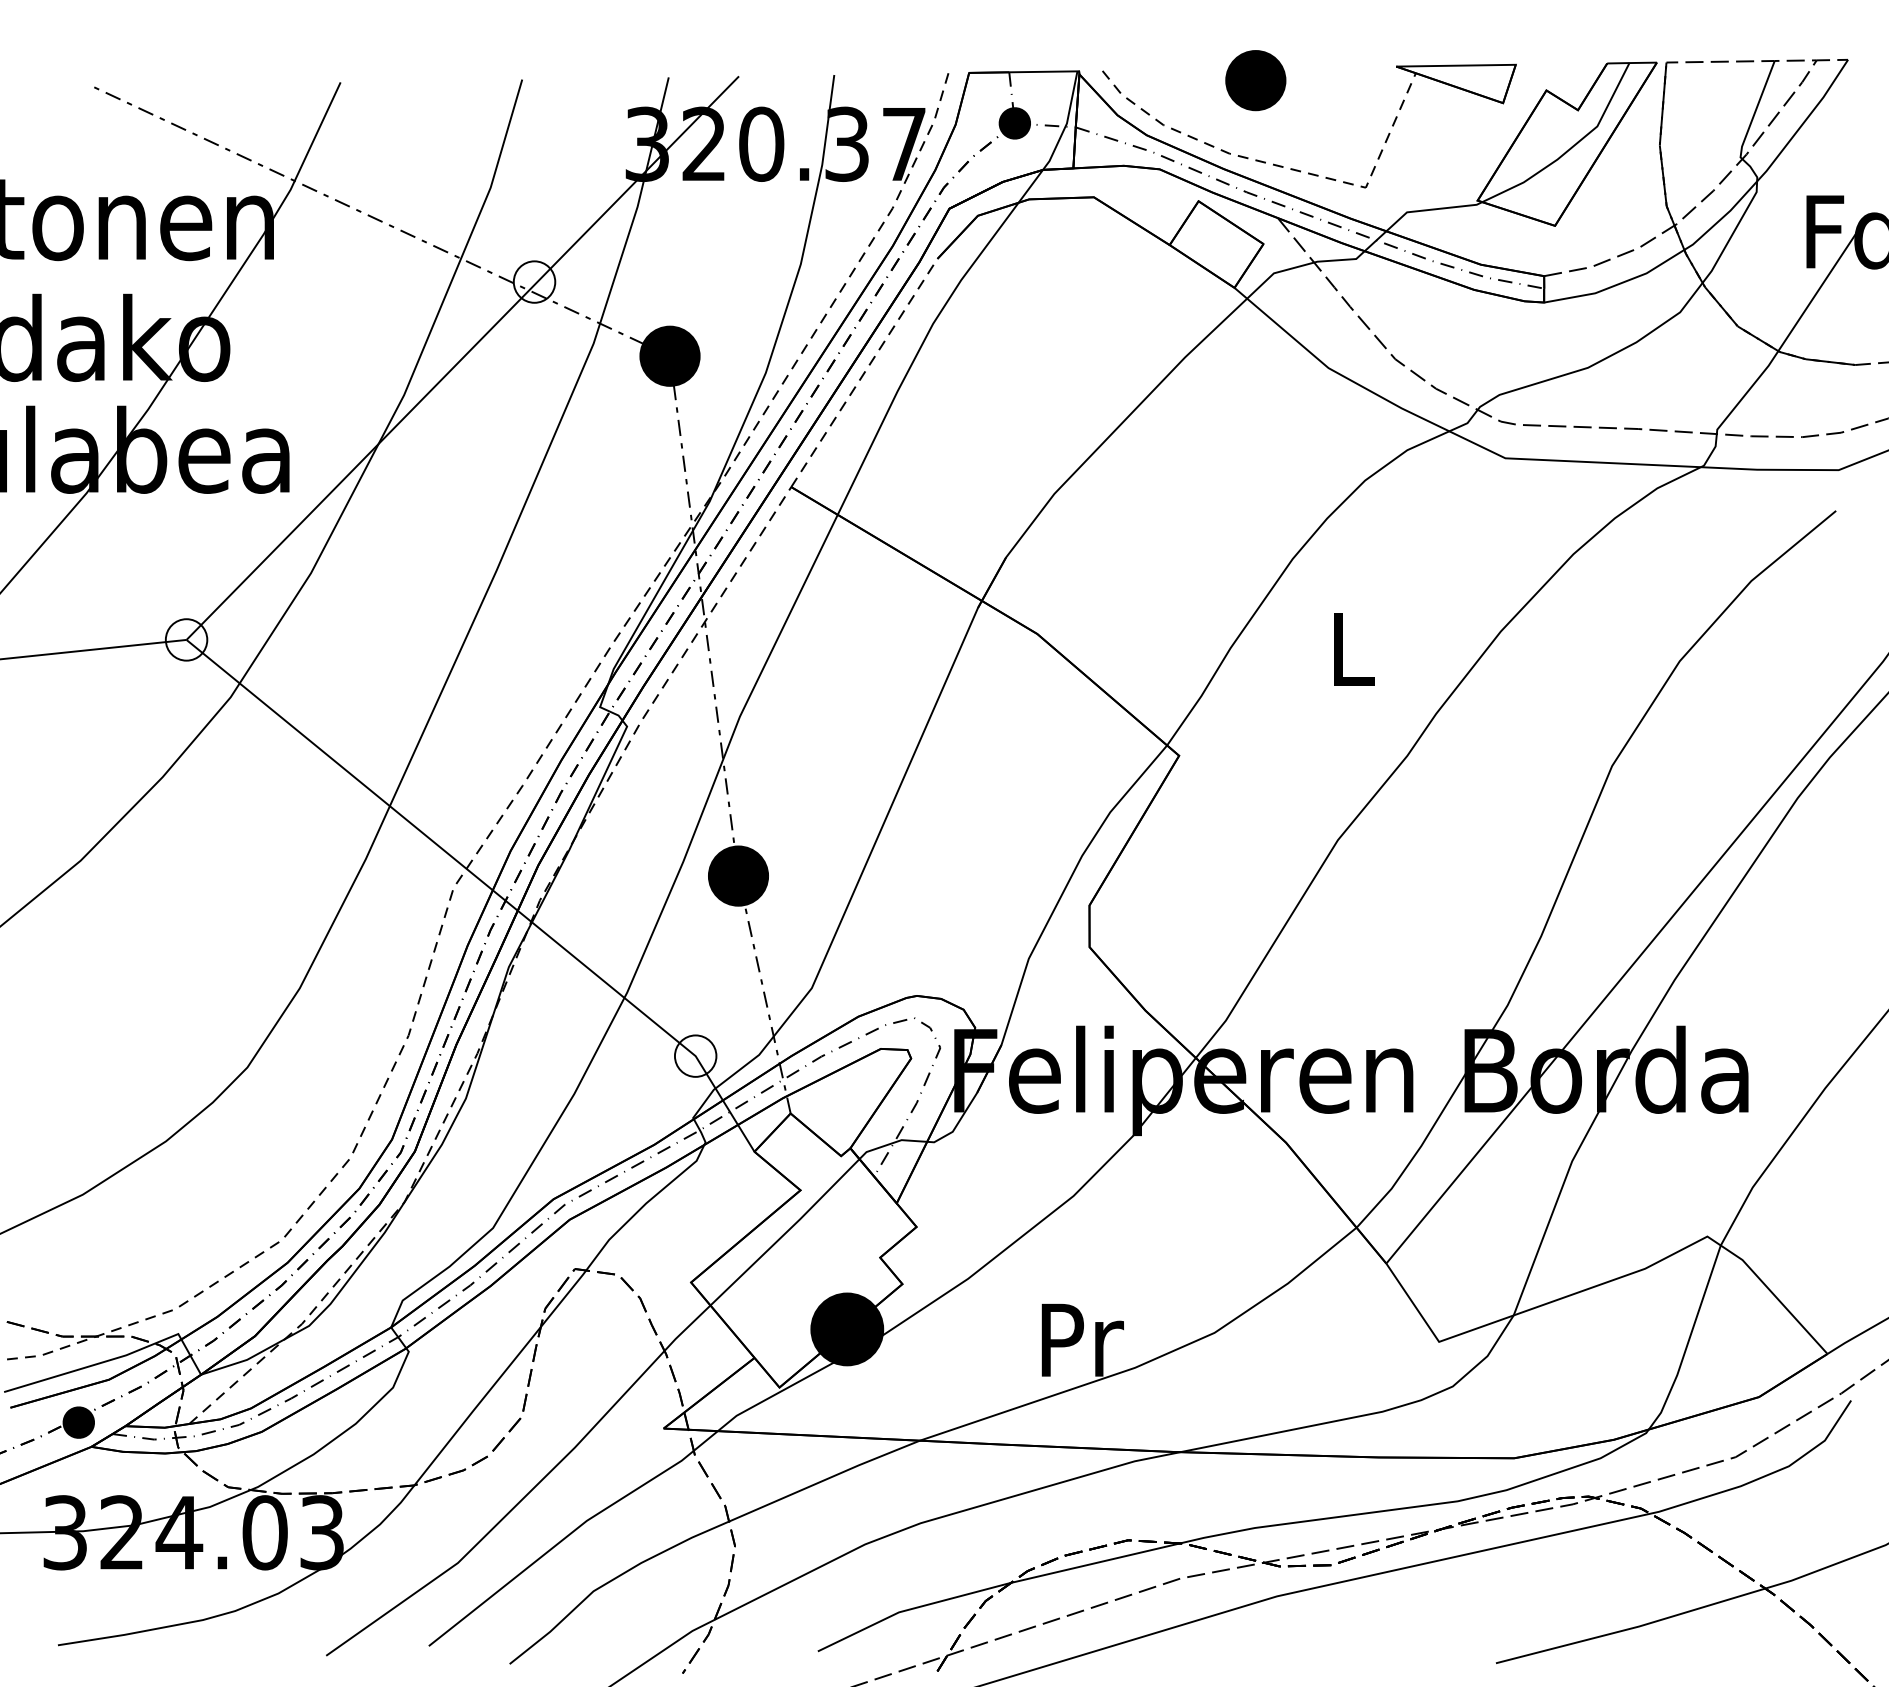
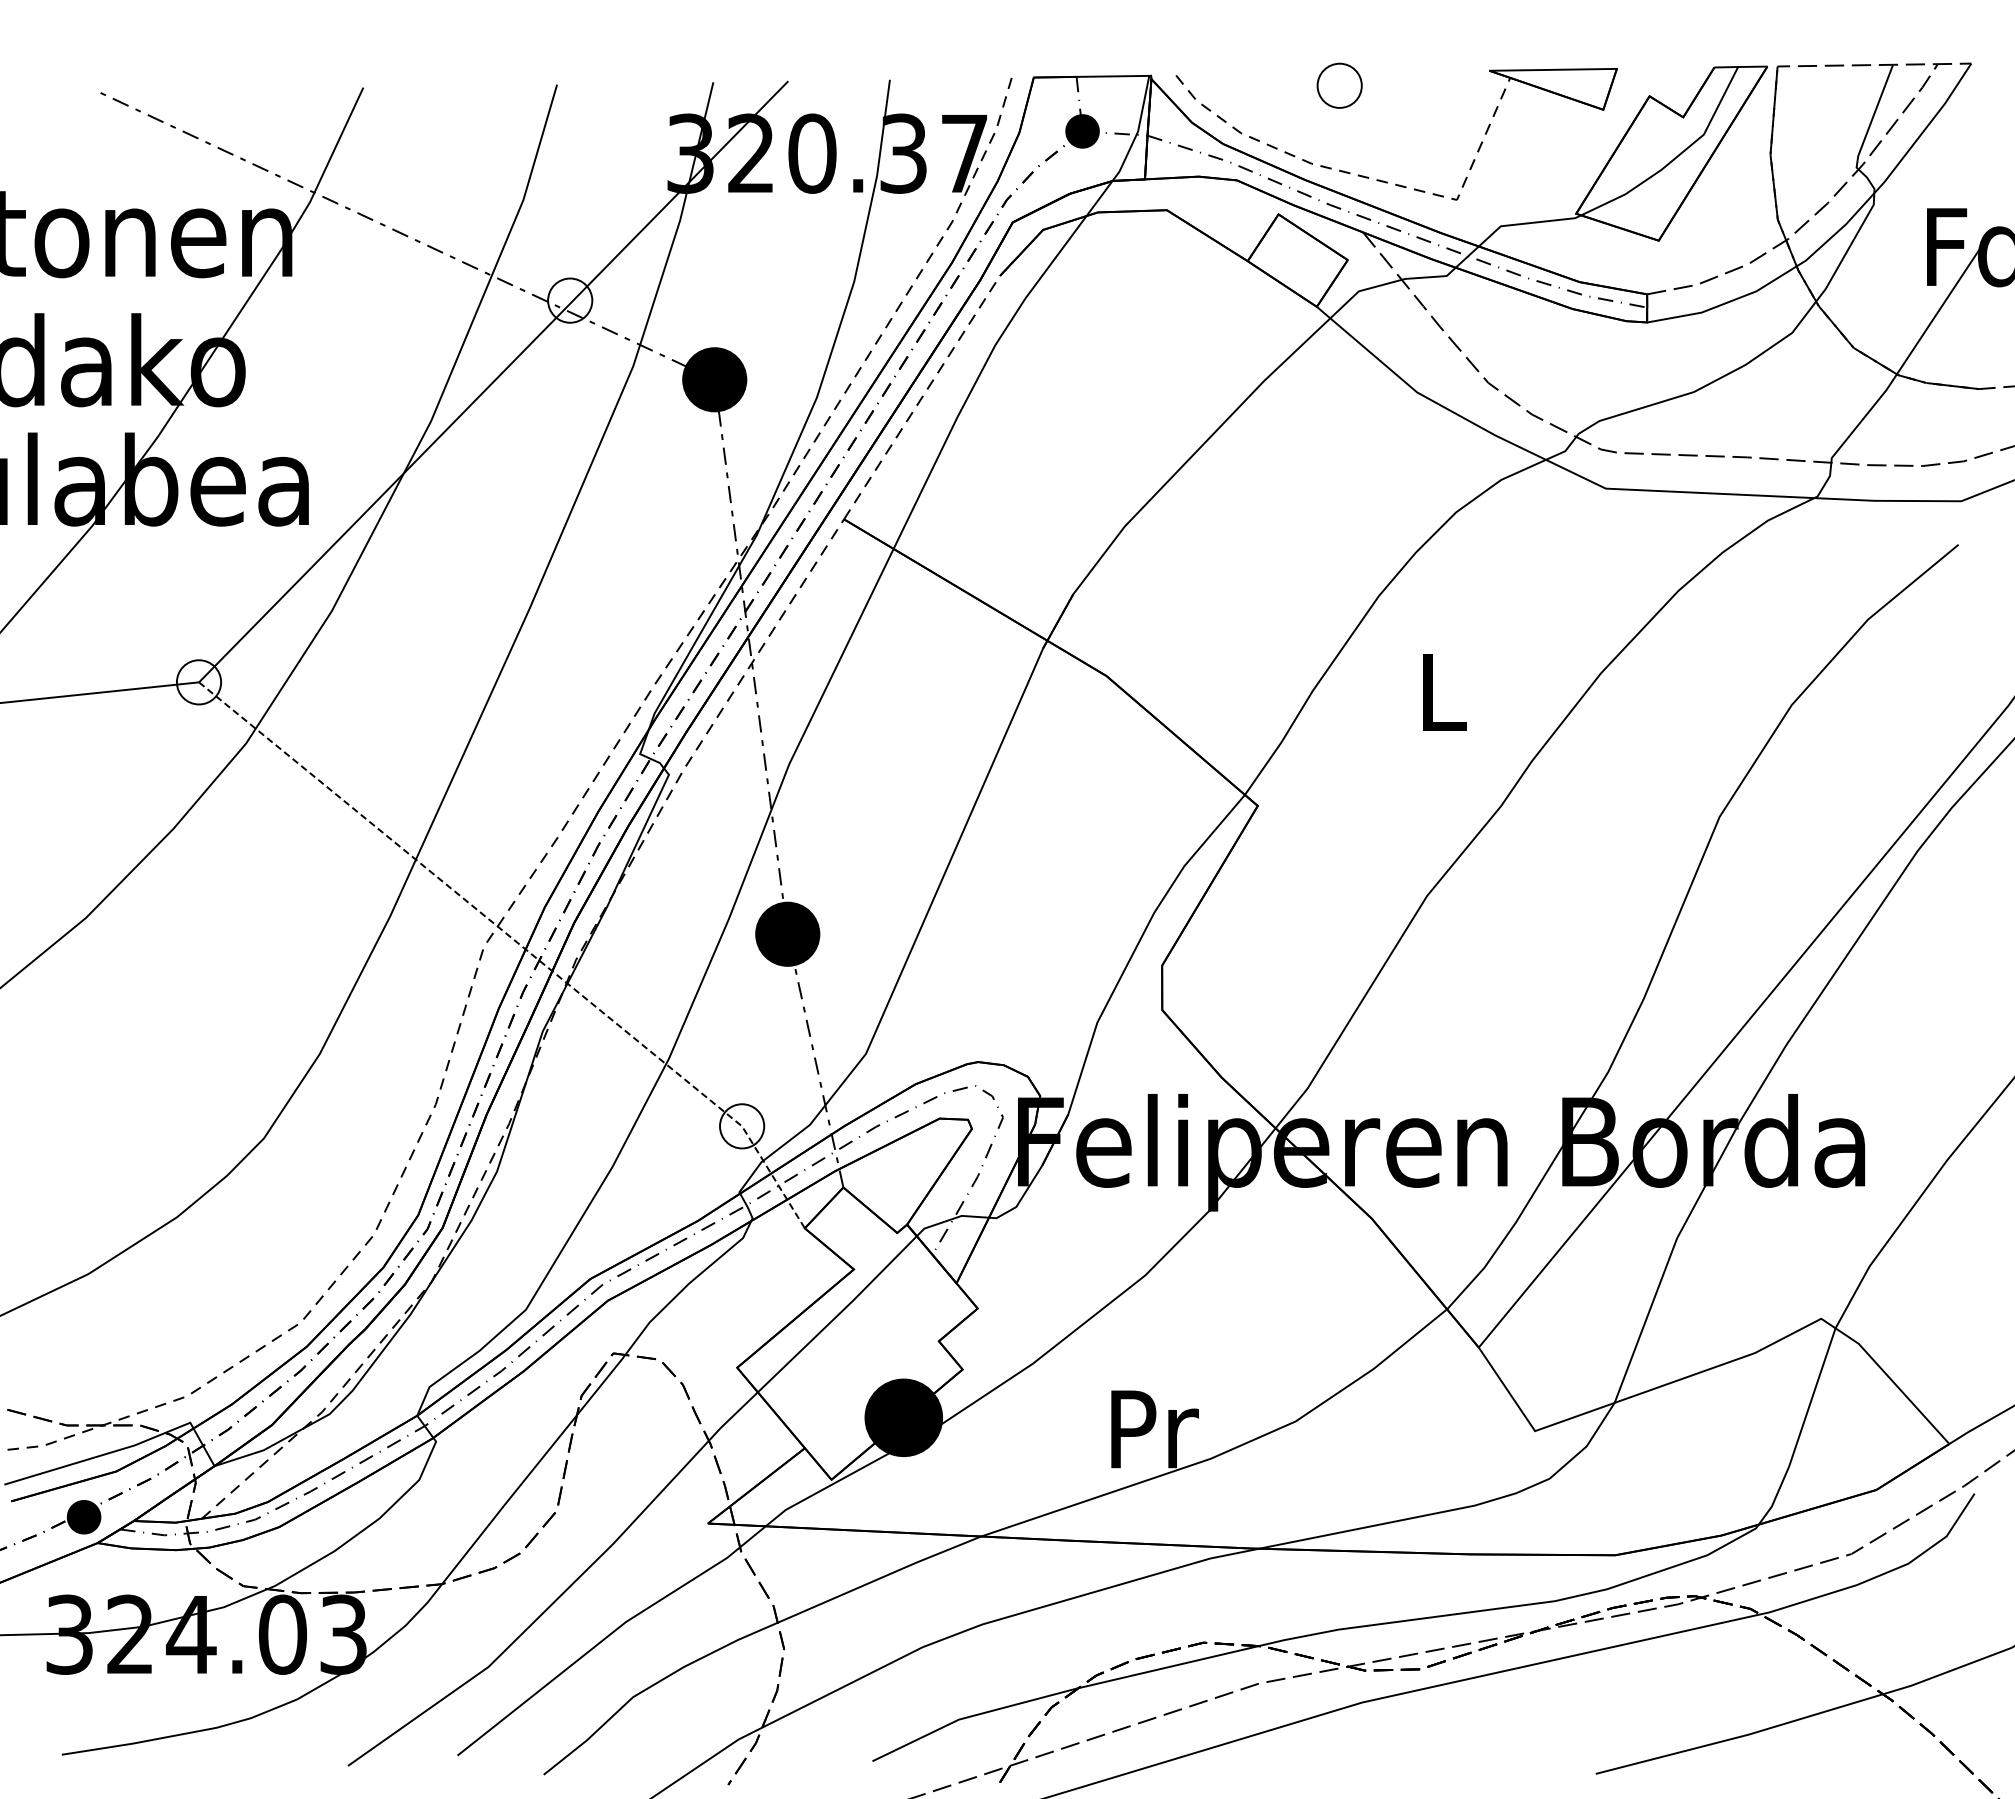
part: (1255, 80) -> (1339, 85), size x0.7
line: (485, 883) -> (517, 942), solid -> dashed

